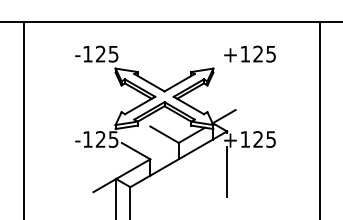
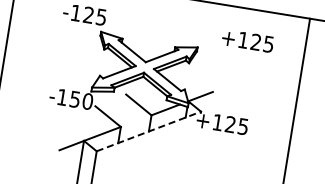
text: (249, 53) -> (247, 40), moved
text: (107, 139) -> (81, 100), -125 -> -150
line: (178, 159) -> (148, 131), solid -> dashed
line: (227, 171) -> (195, 151), removed

